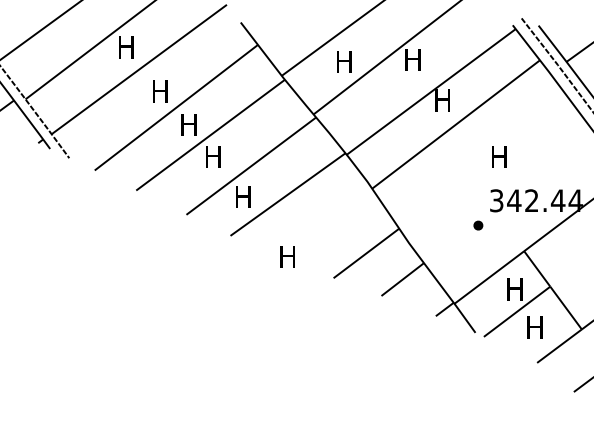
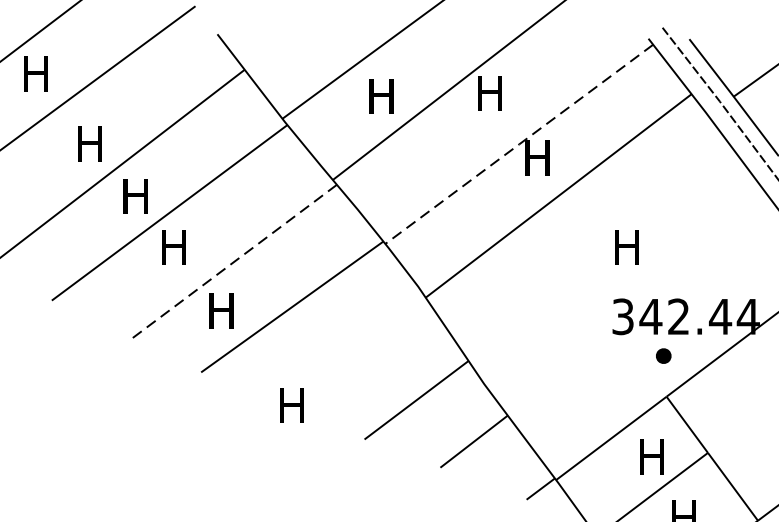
line: (431, 91) -> (519, 143), solid -> dashed
line: (250, 166) -> (232, 262), solid -> dashed
part: (478, 225) -> (663, 355), moved

